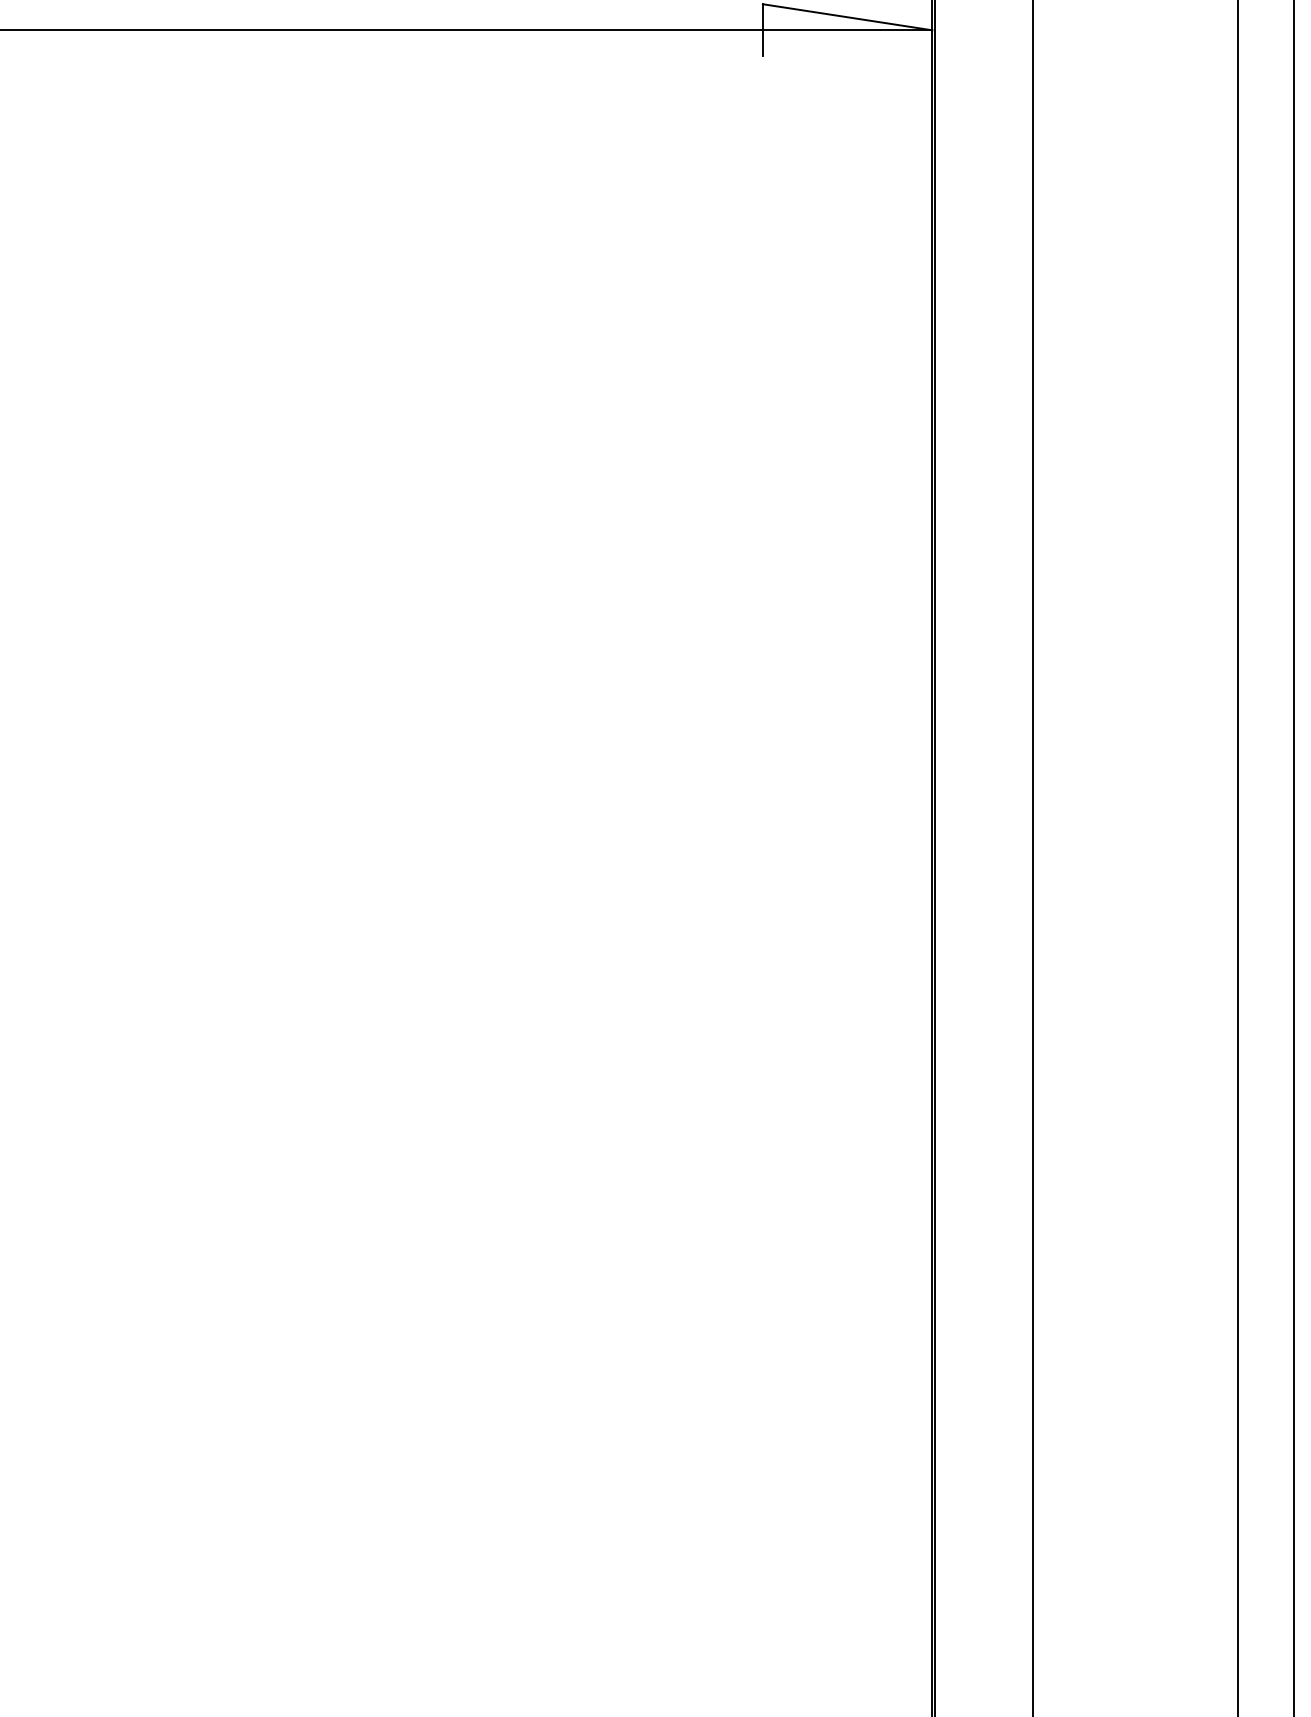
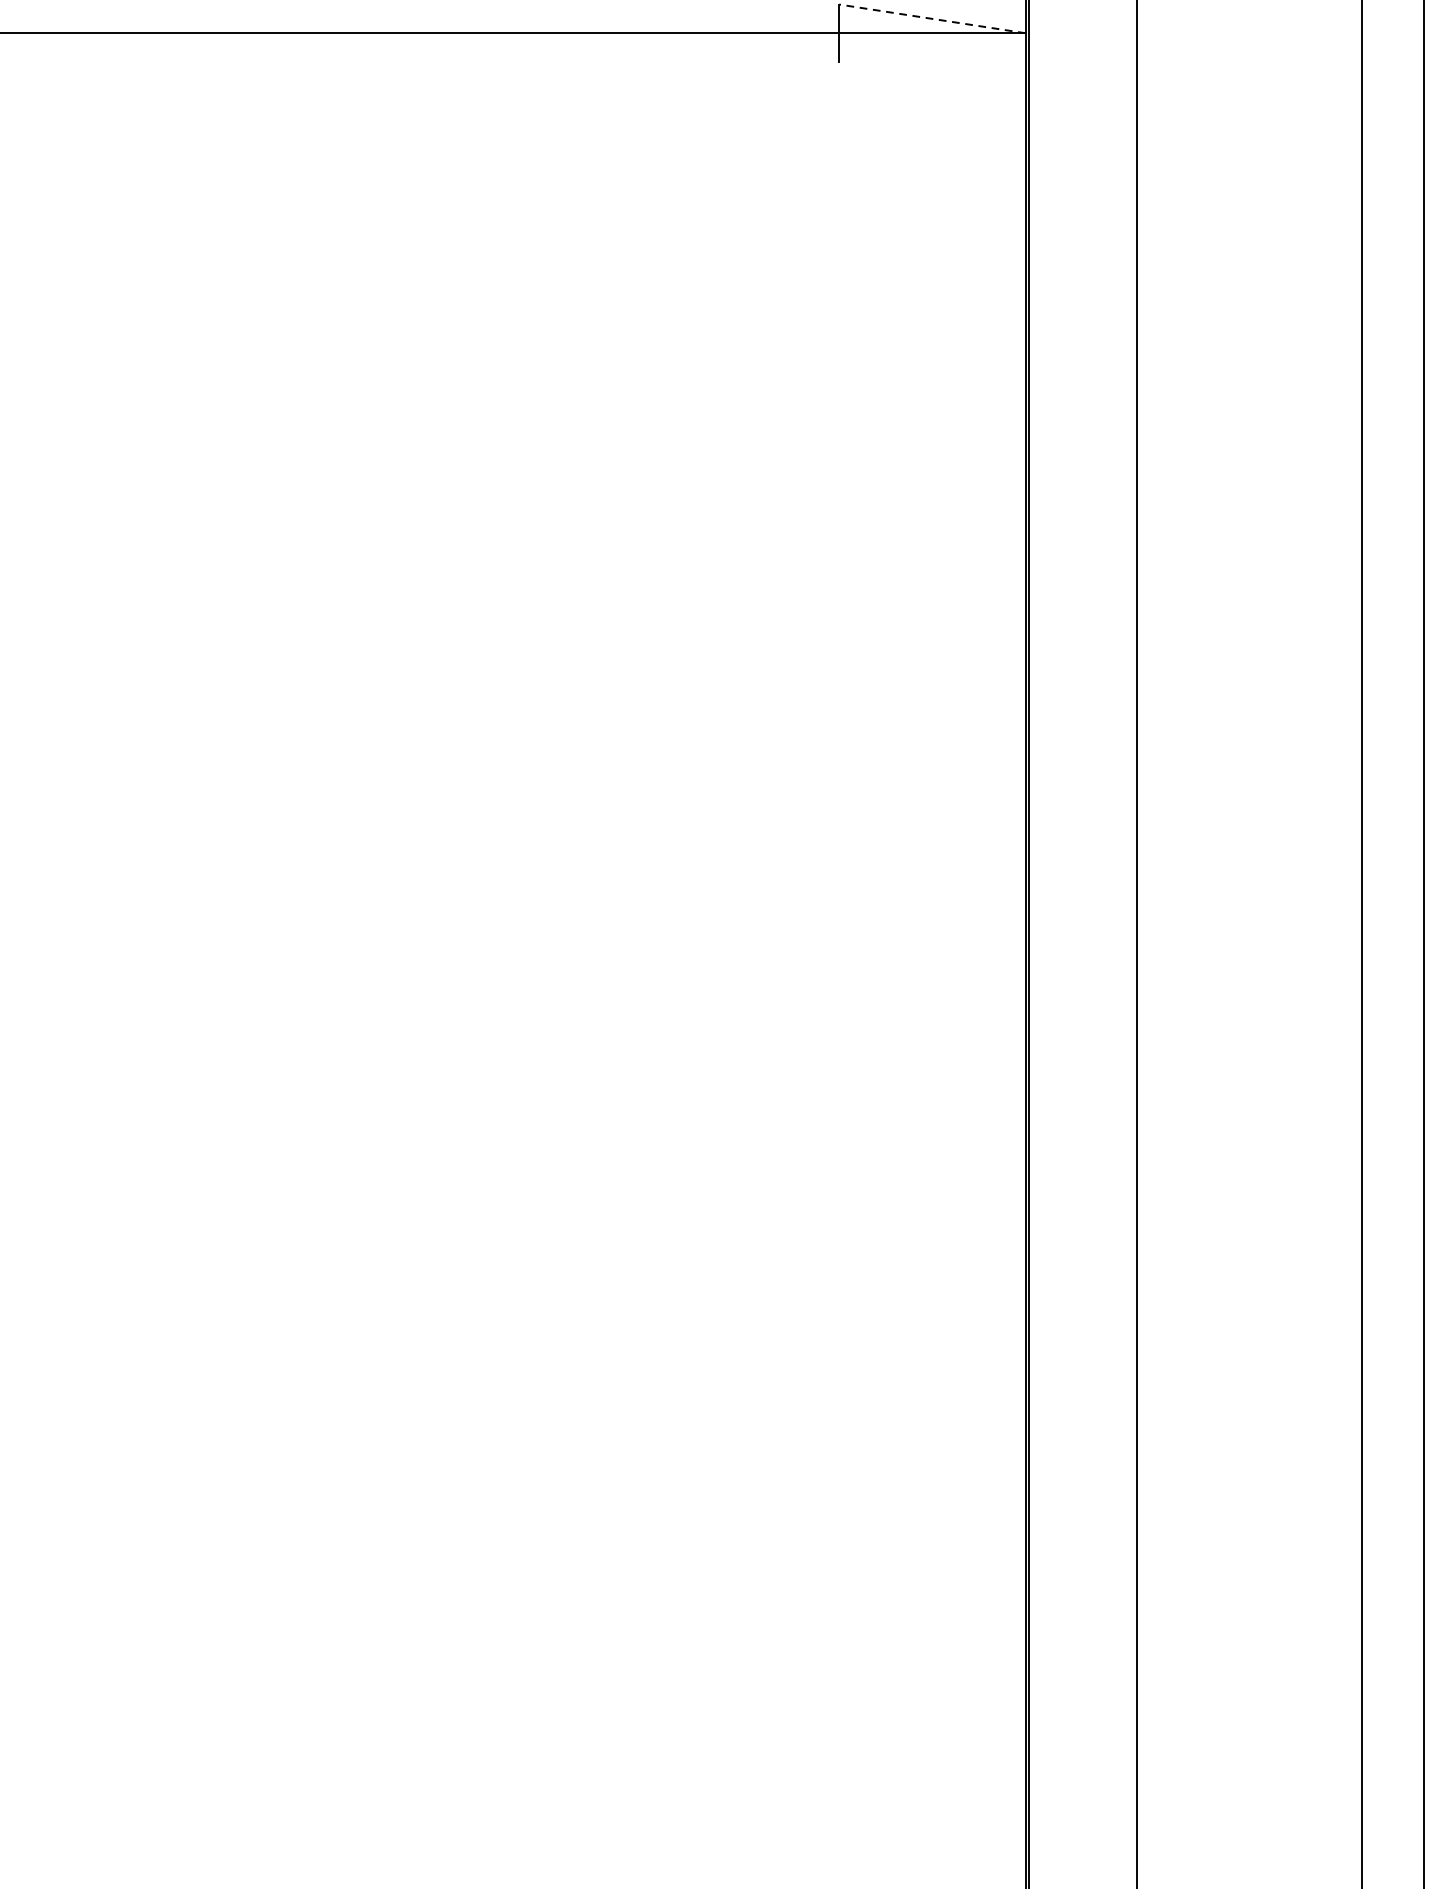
line: (847, 17) -> (932, 19), solid -> dashed

